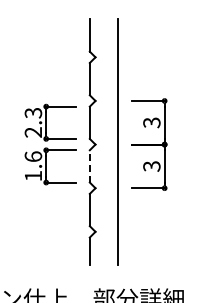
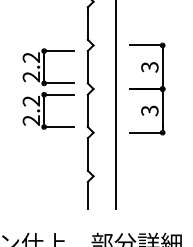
text: (33, 112) -> (31, 56), 2.3 -> 2.2
line: (89, 165) -> (87, 109), dashed -> solid
text: (33, 166) -> (31, 110), 1.6 -> 2.2

